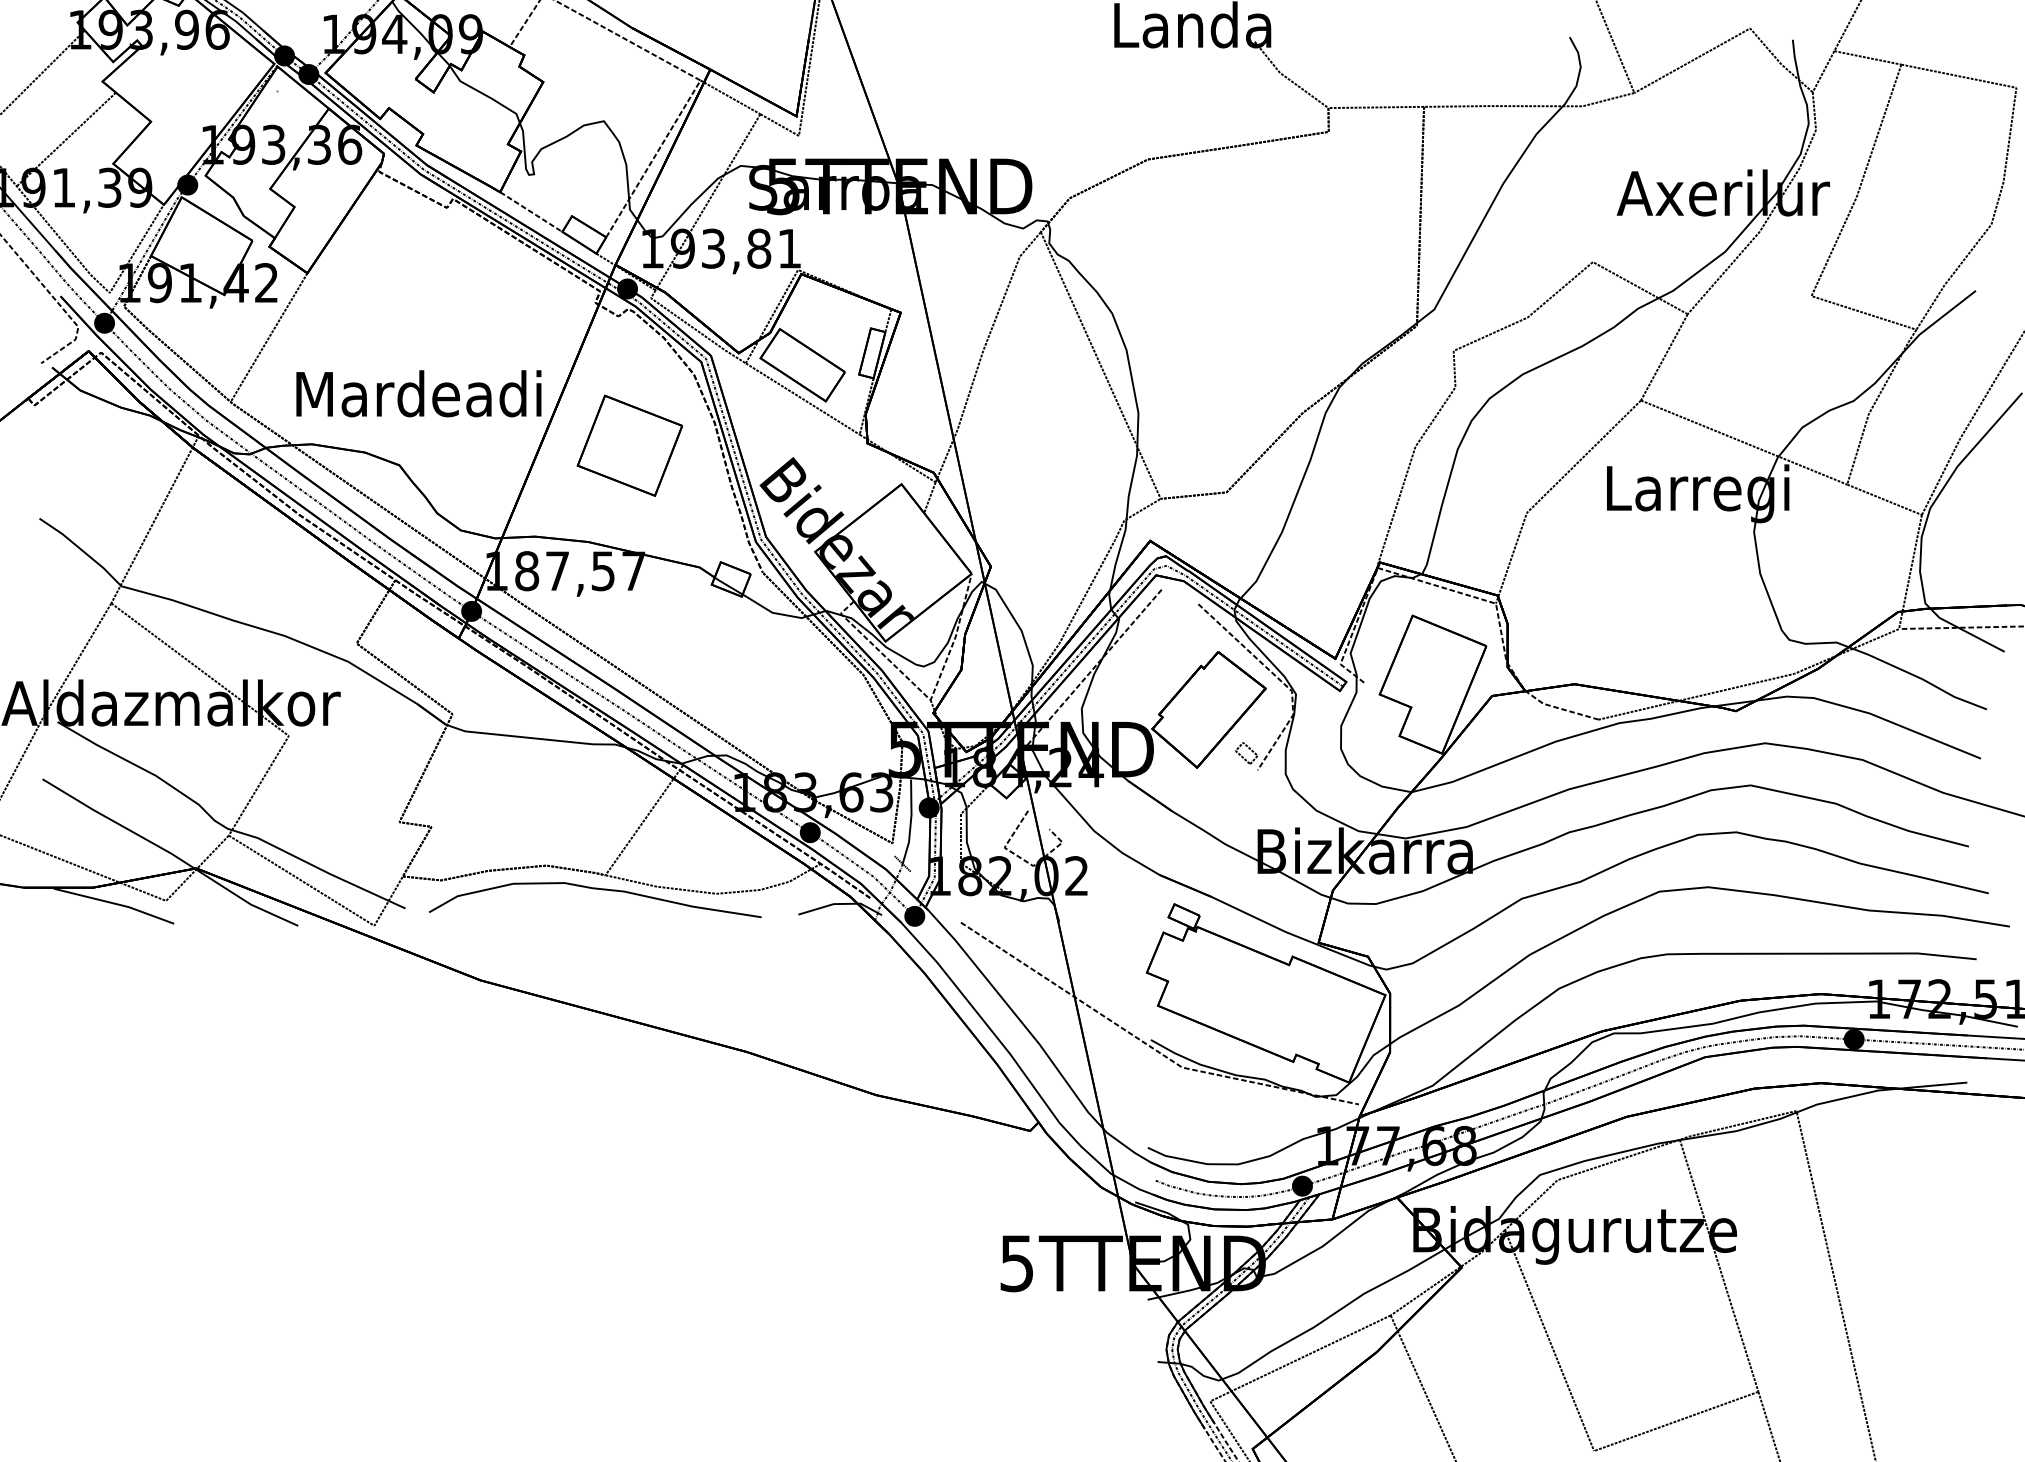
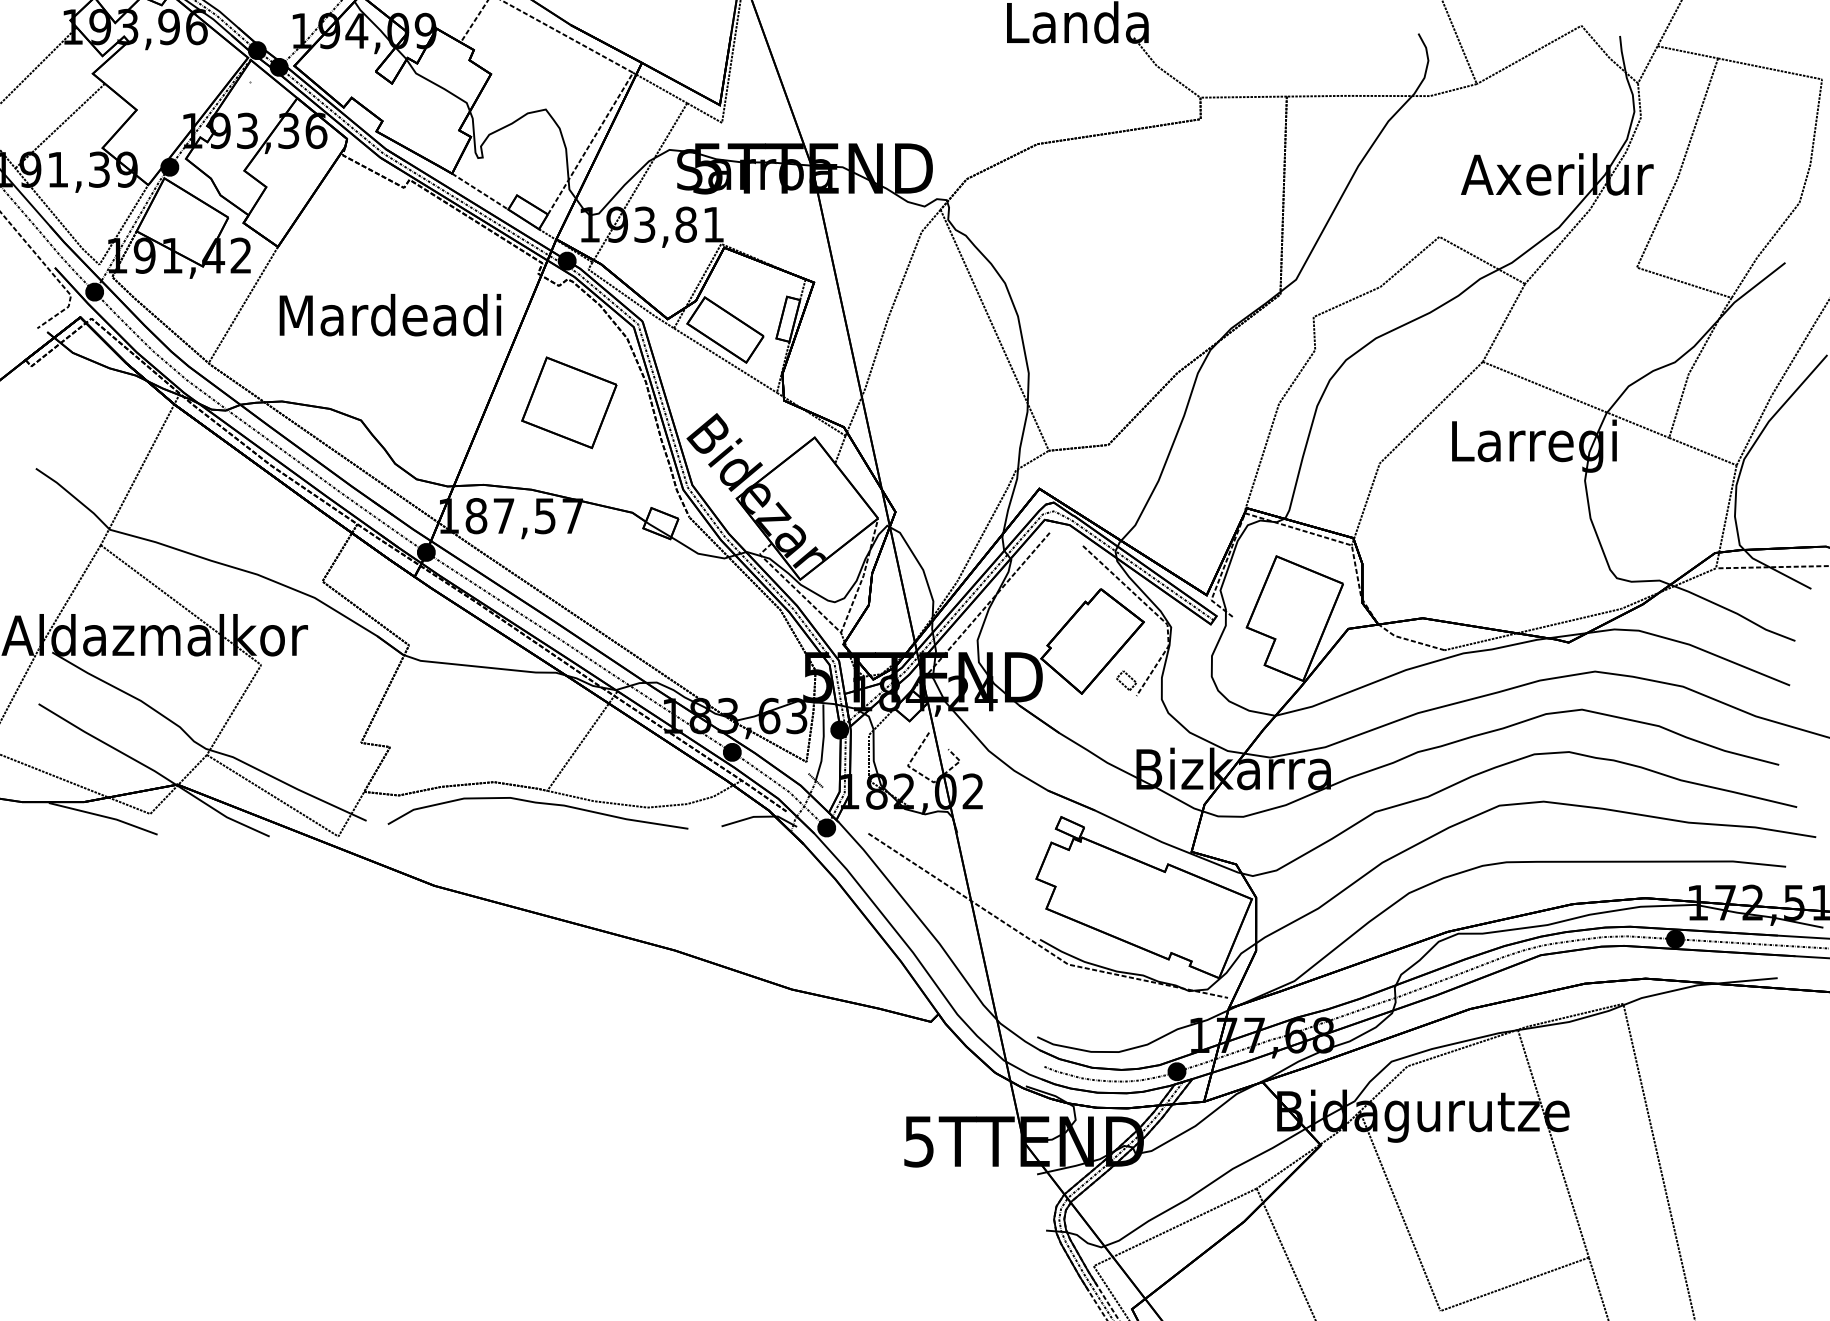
text: (418, 393) -> (390, 314), moved

